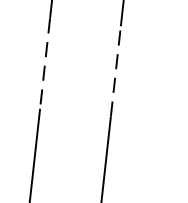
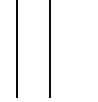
line: (44, 63) -> (16, 25), dashed -> solid
line: (115, 71) -> (49, 25), dashed -> solid

